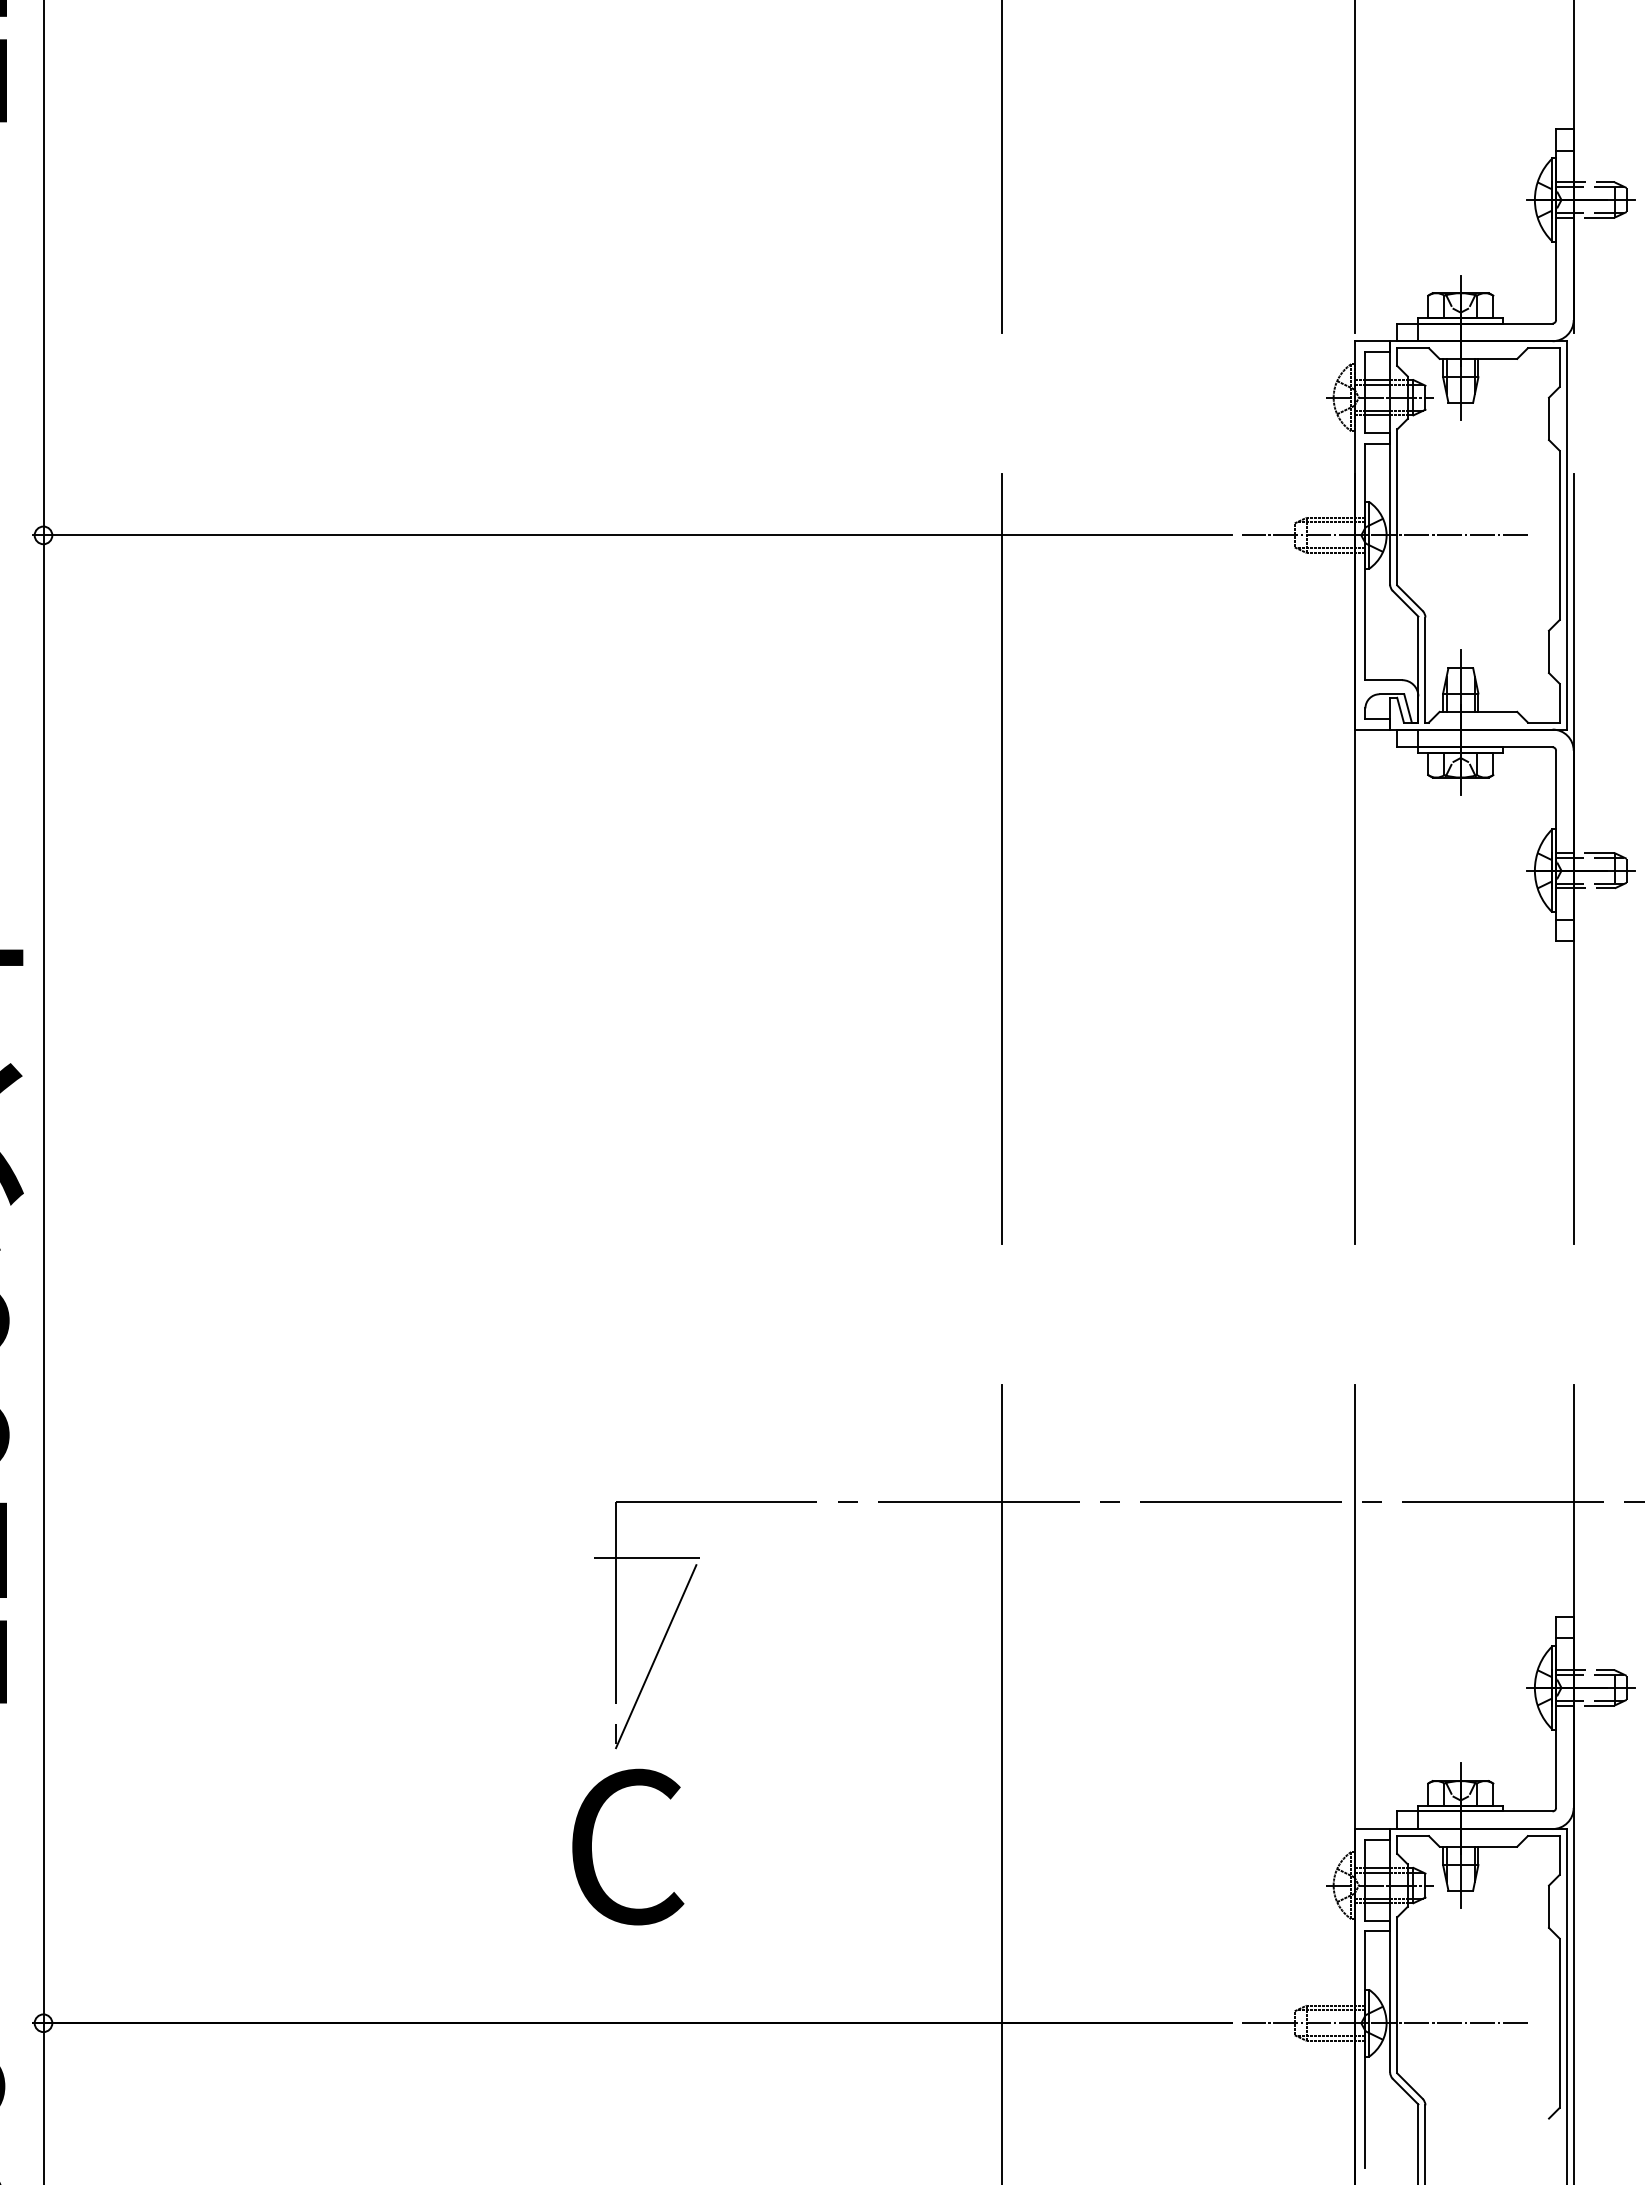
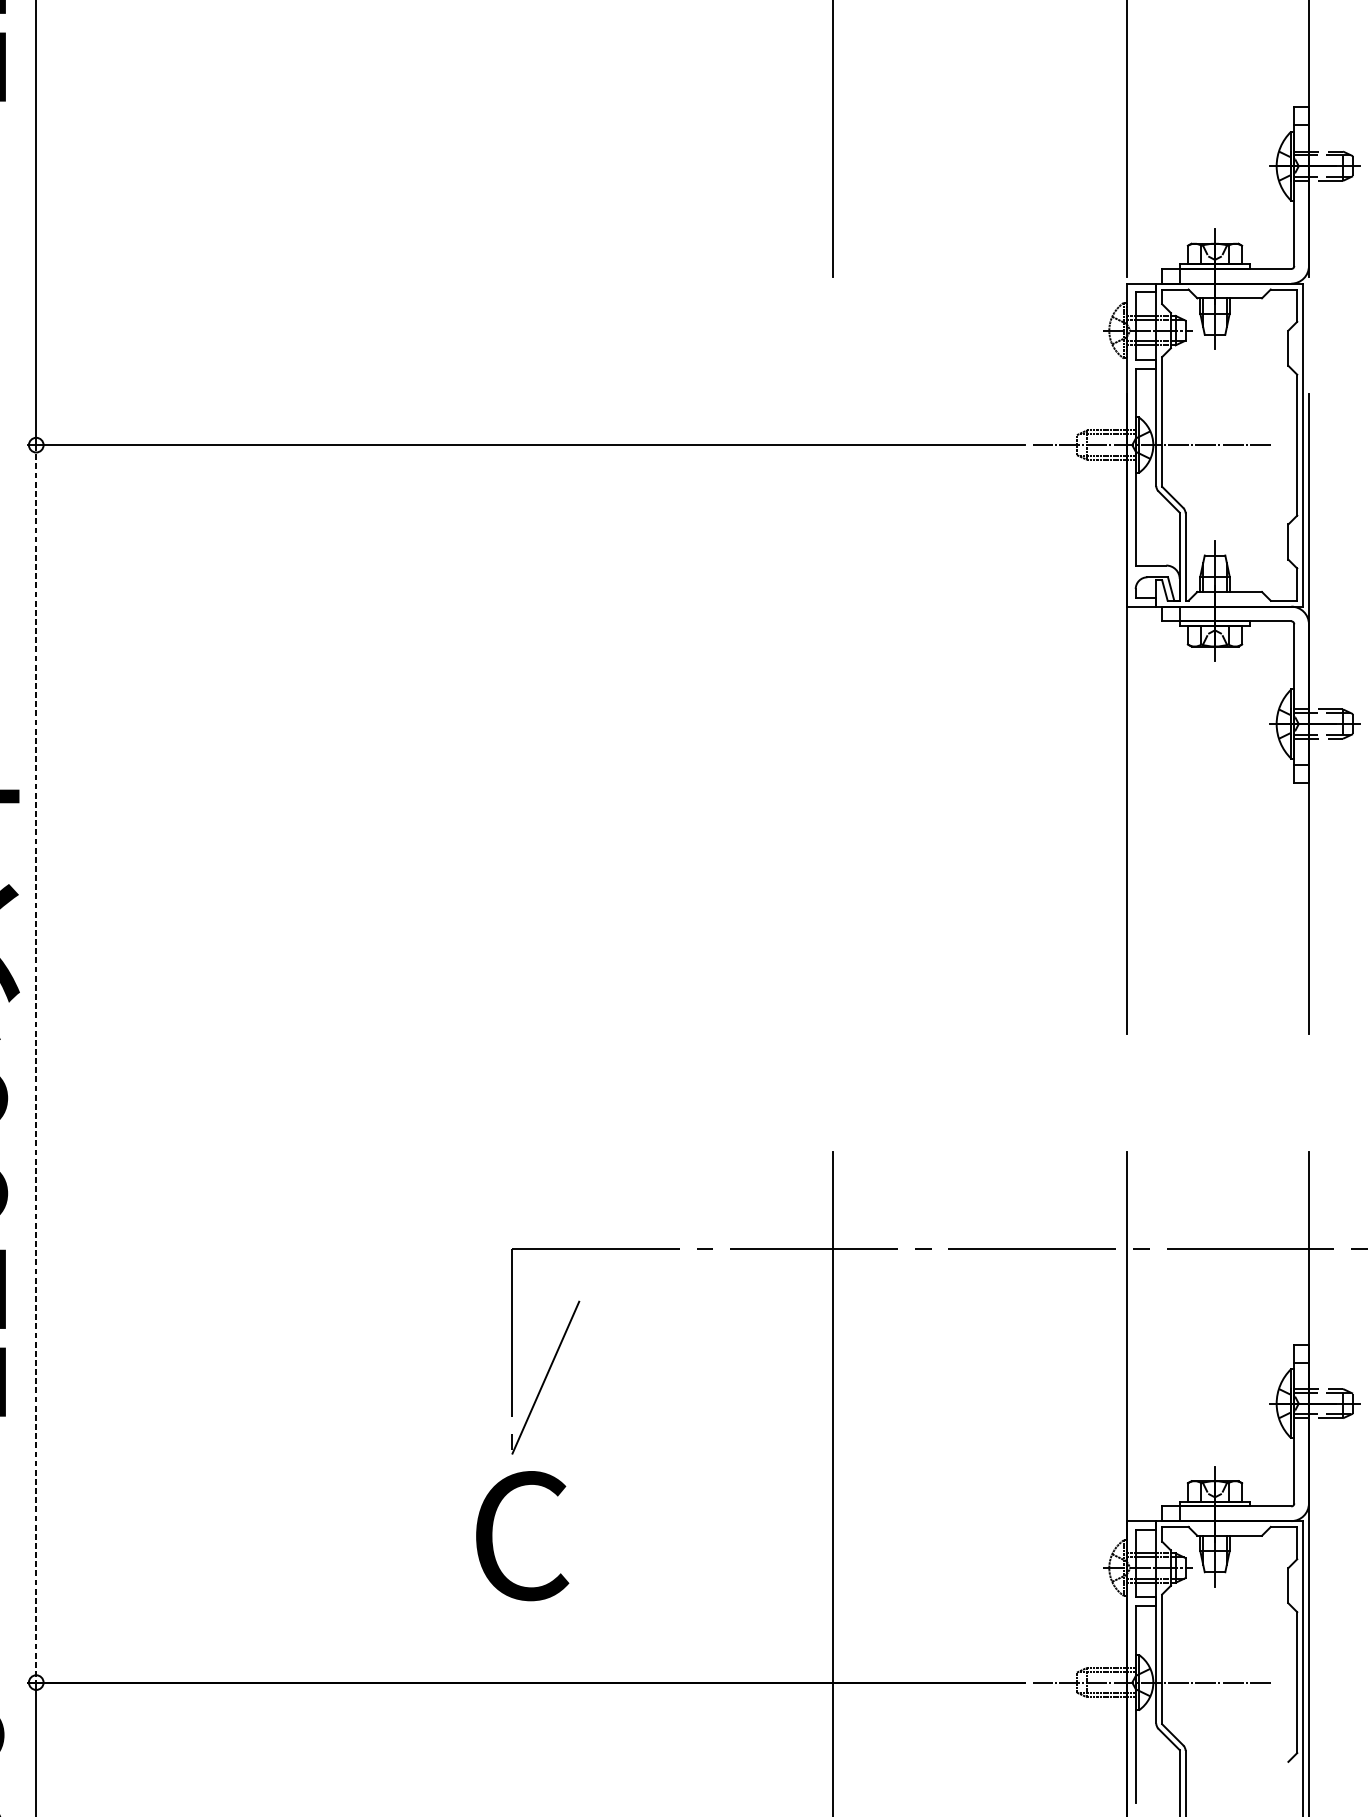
line: (1001, 858) -> (833, 713), removed
line: (43, 1279) -> (36, 1064), solid -> dashed
line: (646, 1557) -> (537, 1295), removed

